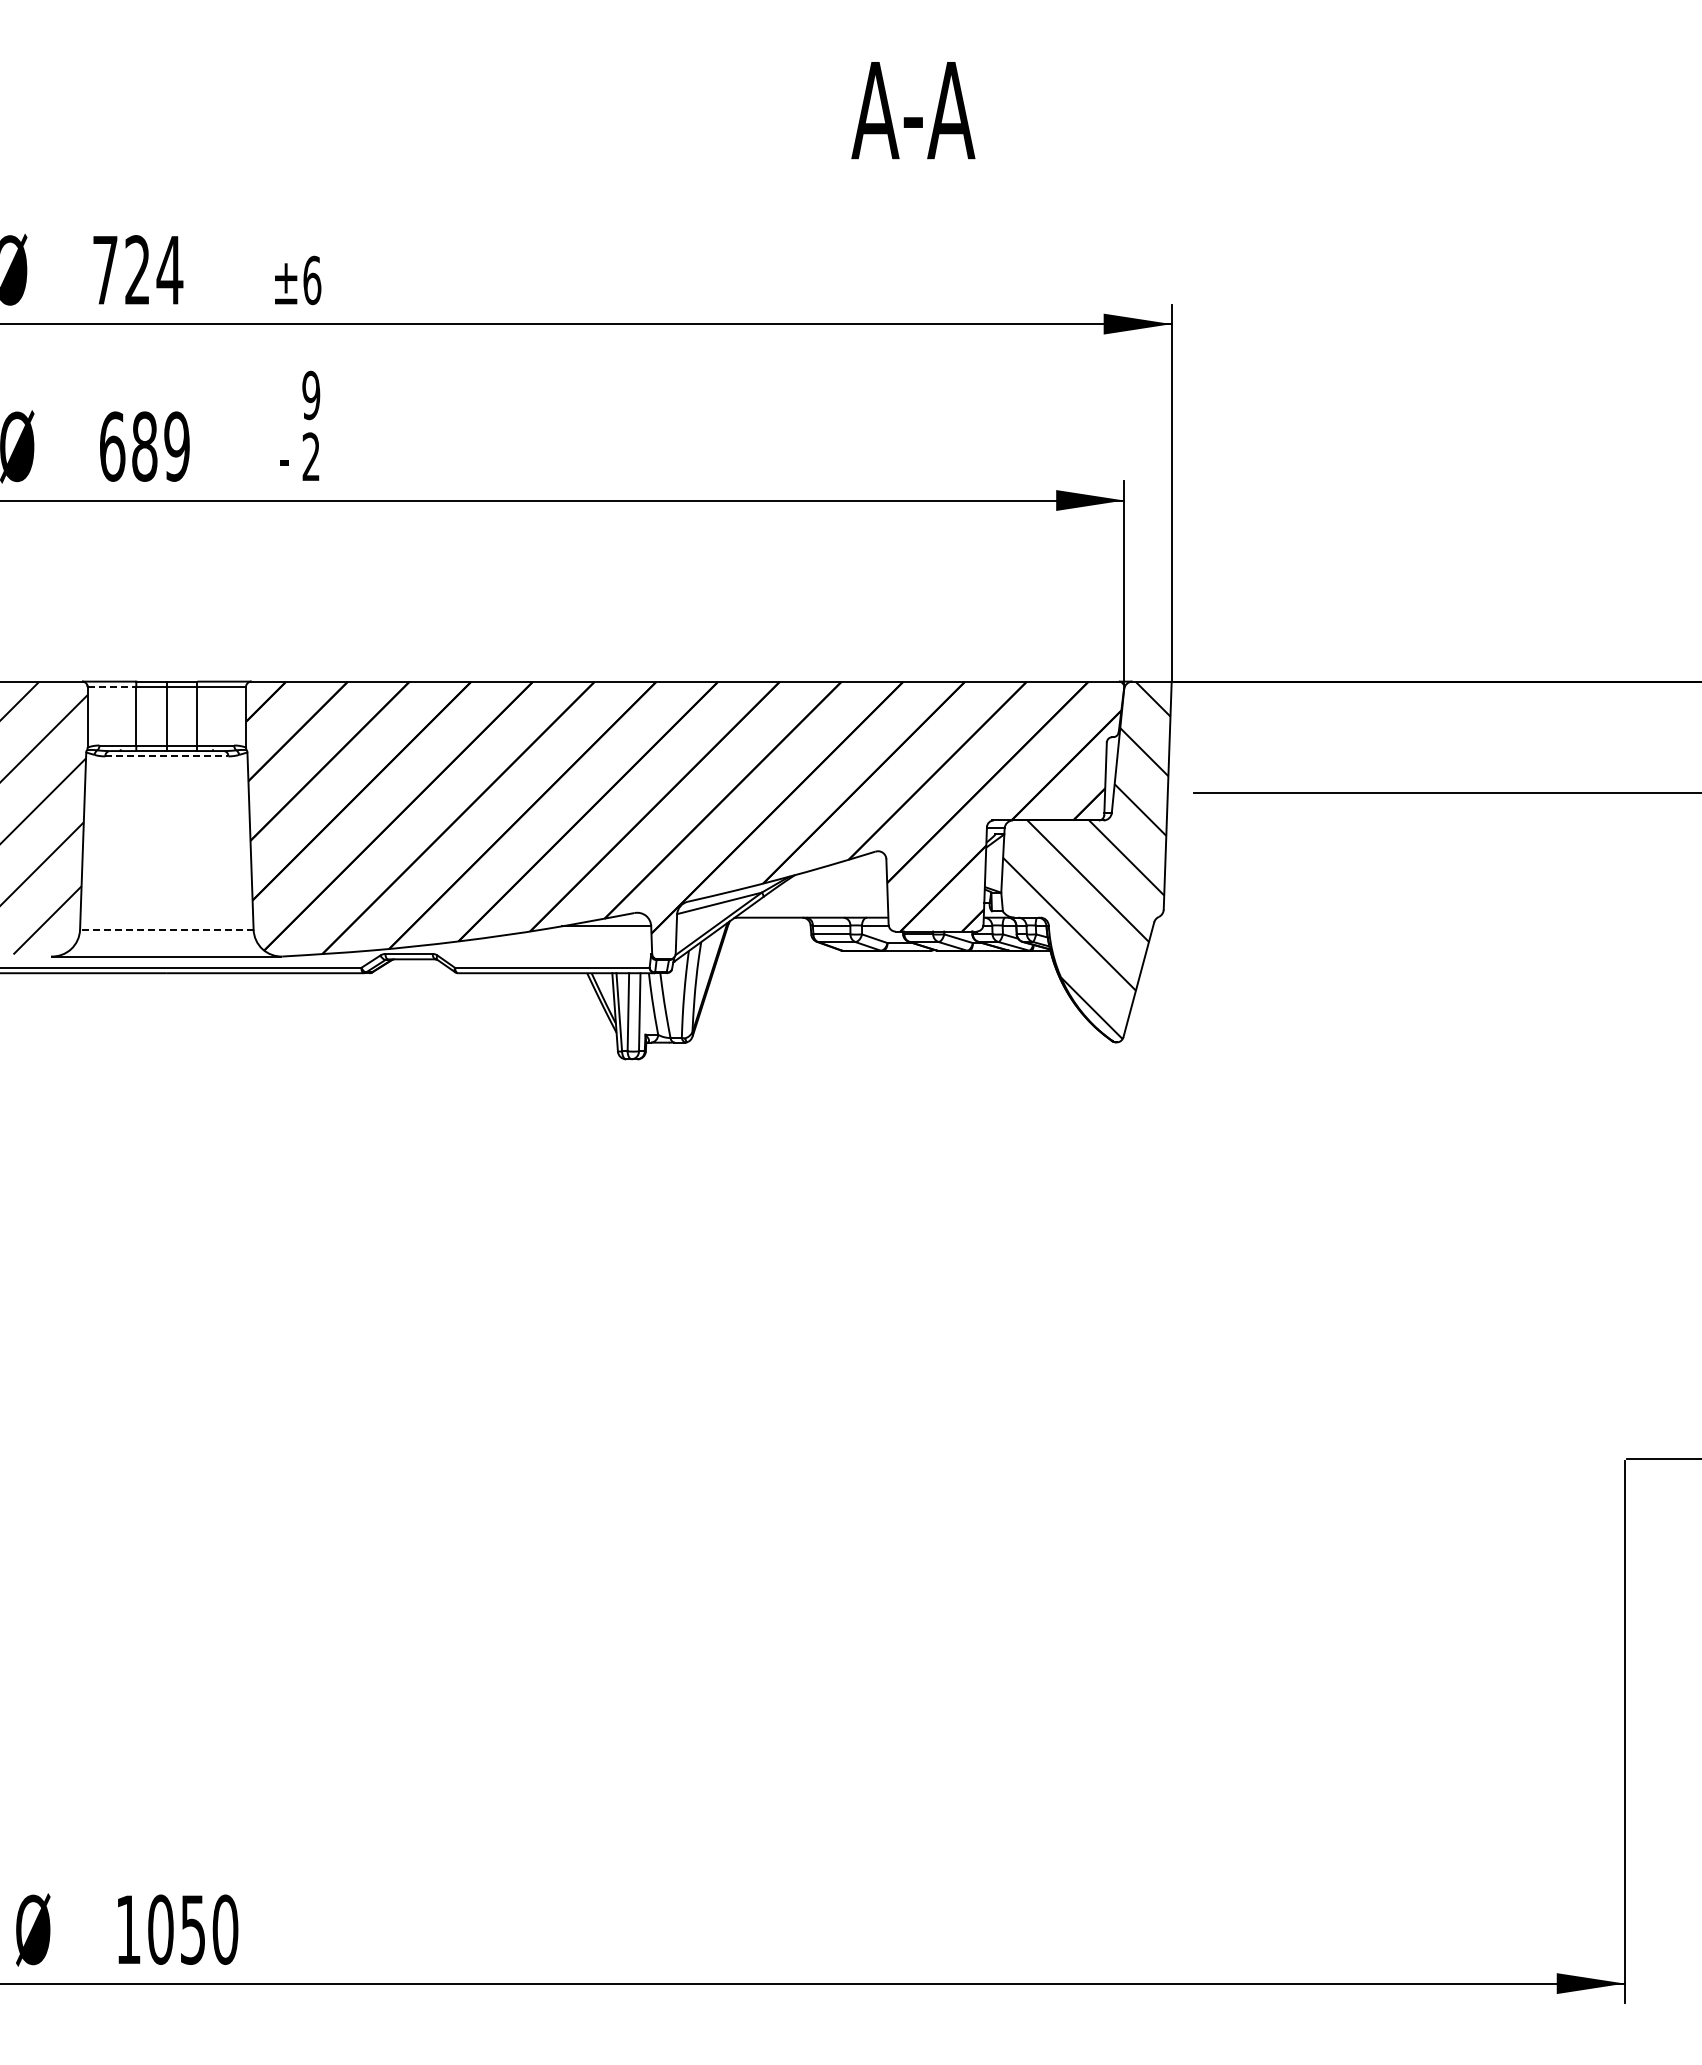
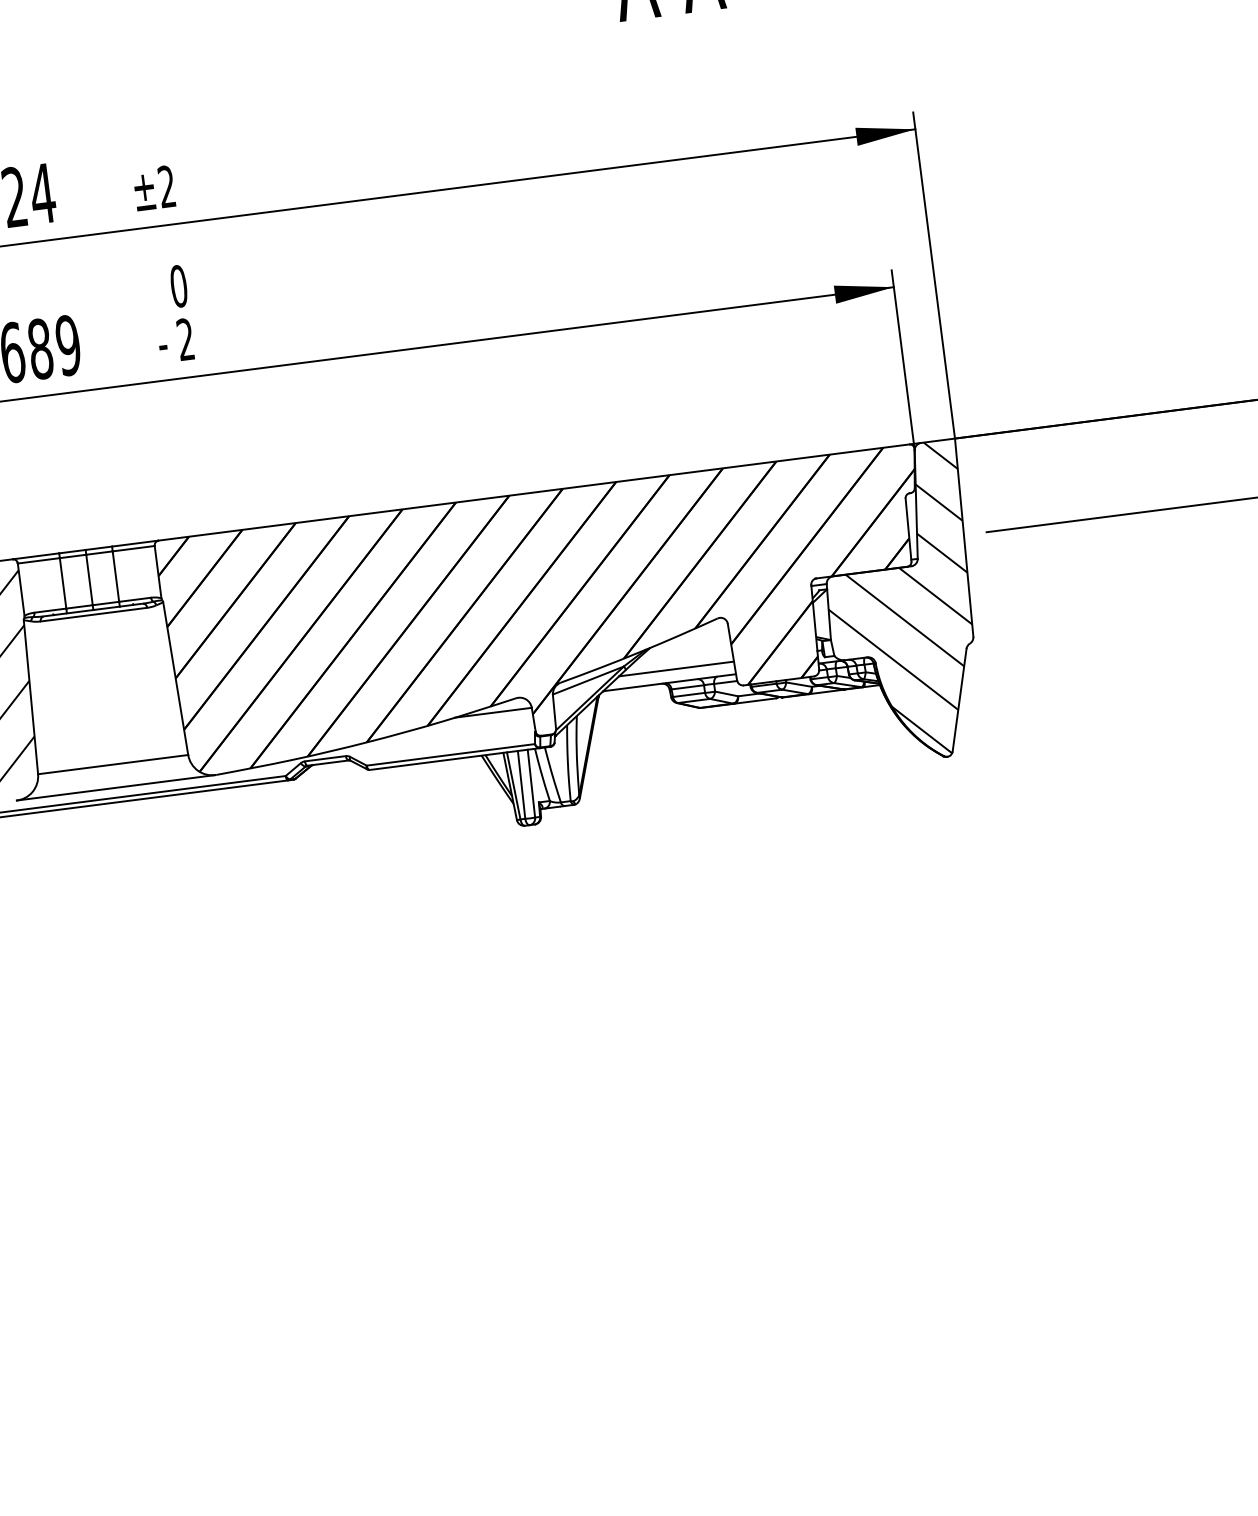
text: (312, 280) -> (167, 186), ±6 -> ±2
text: (311, 395) -> (179, 286), 9 -> 0
line: (112, 687) -> (39, 561), dashed -> solid
line: (166, 756) -> (93, 614), dashed -> solid
line: (821, 903) -> (676, 669), added
line: (166, 929) -> (112, 764), dashed -> solid

